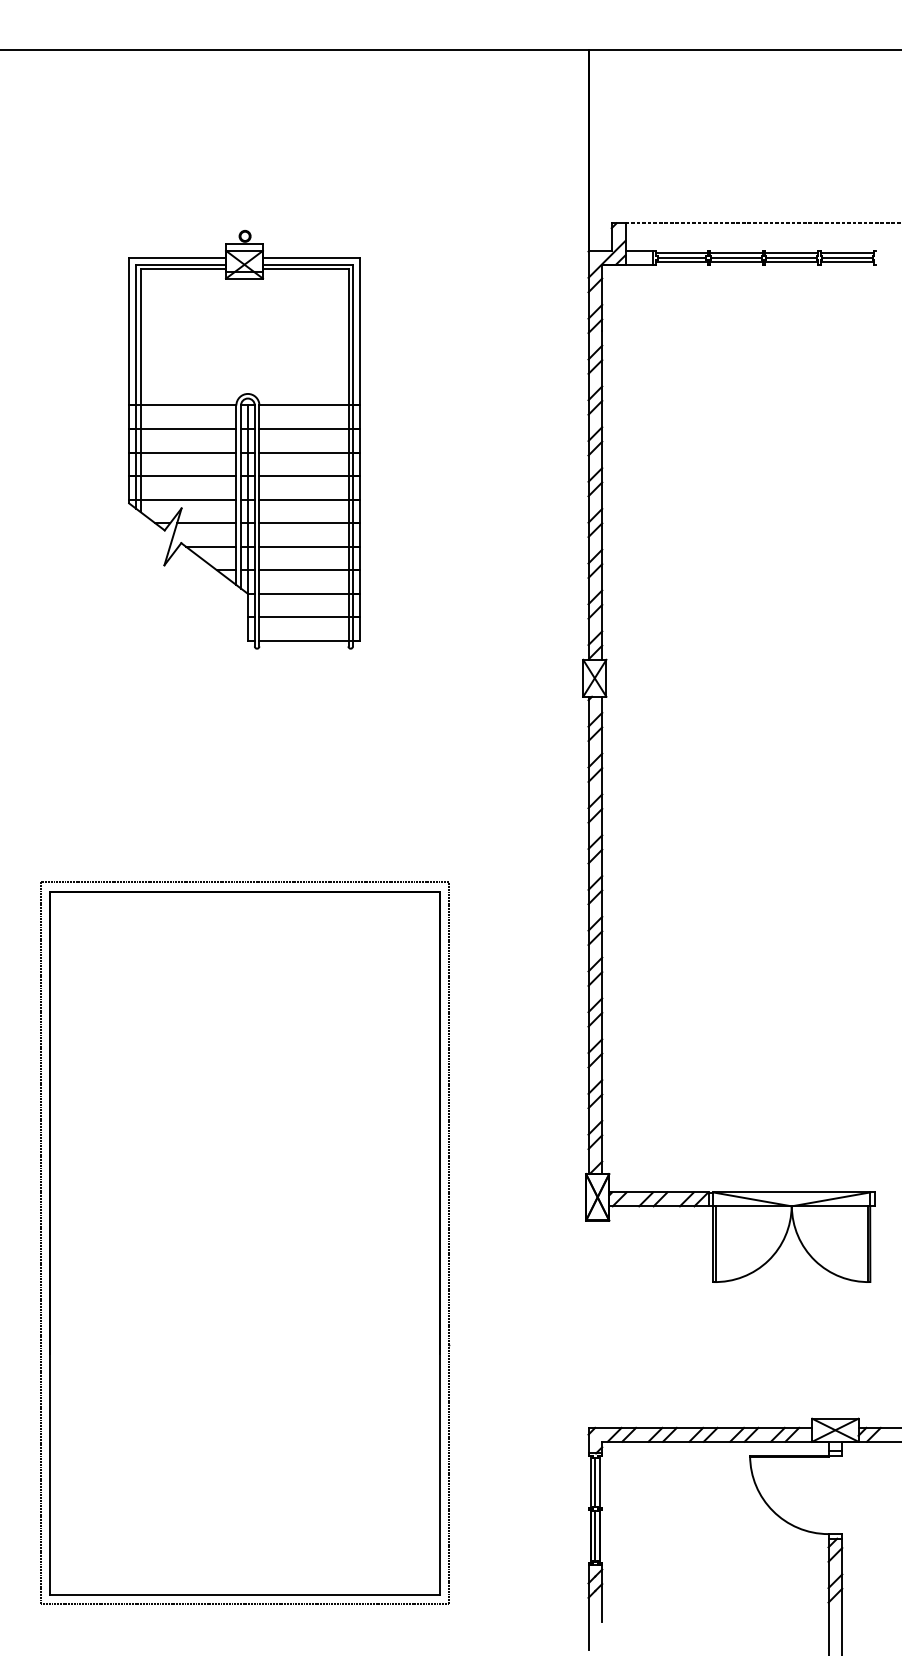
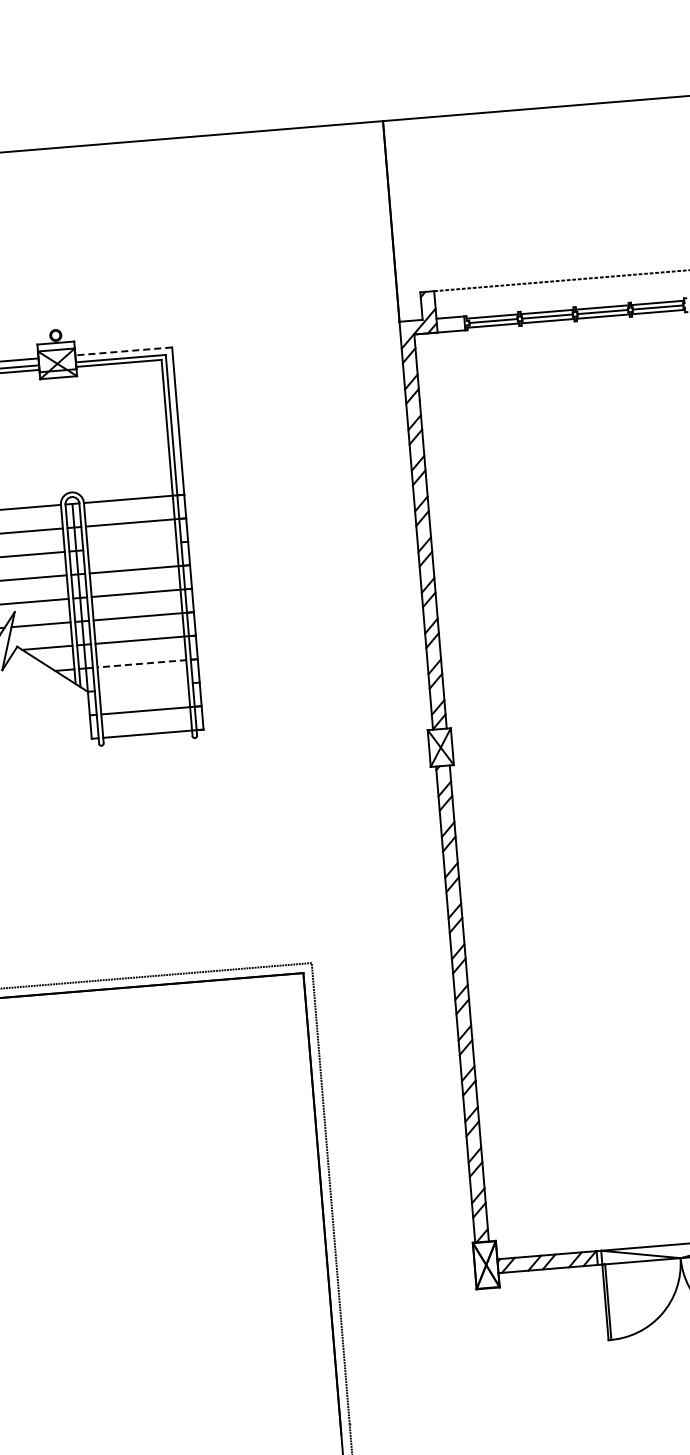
line: (311, 257) -> (123, 351), solid -> dashed
line: (309, 452) -> (137, 545), removed
line: (309, 570) -> (147, 663), solid -> dashed
line: (309, 593) -> (149, 686), removed

